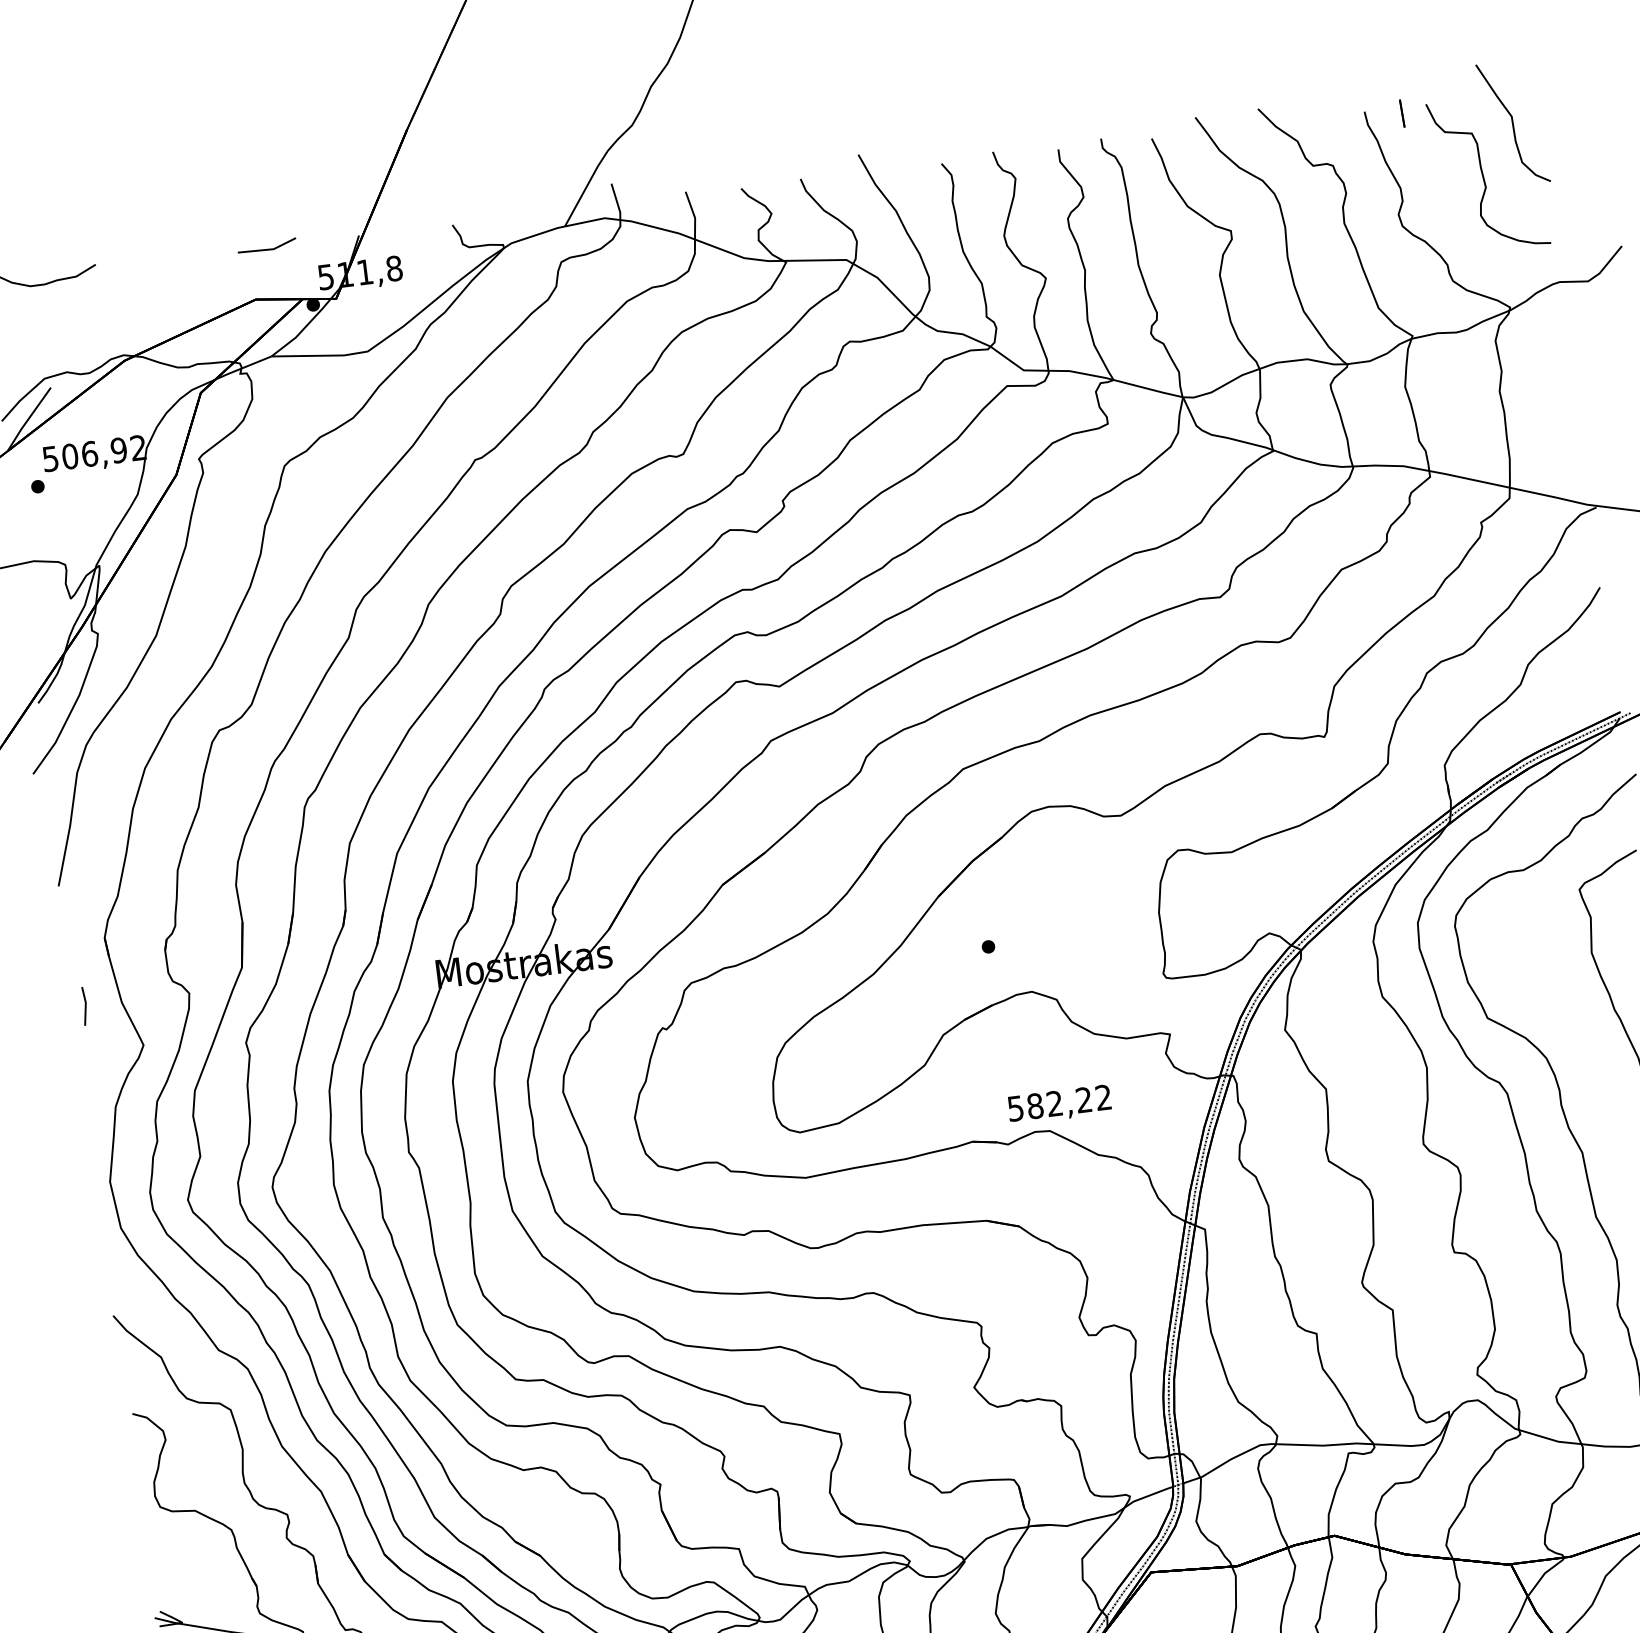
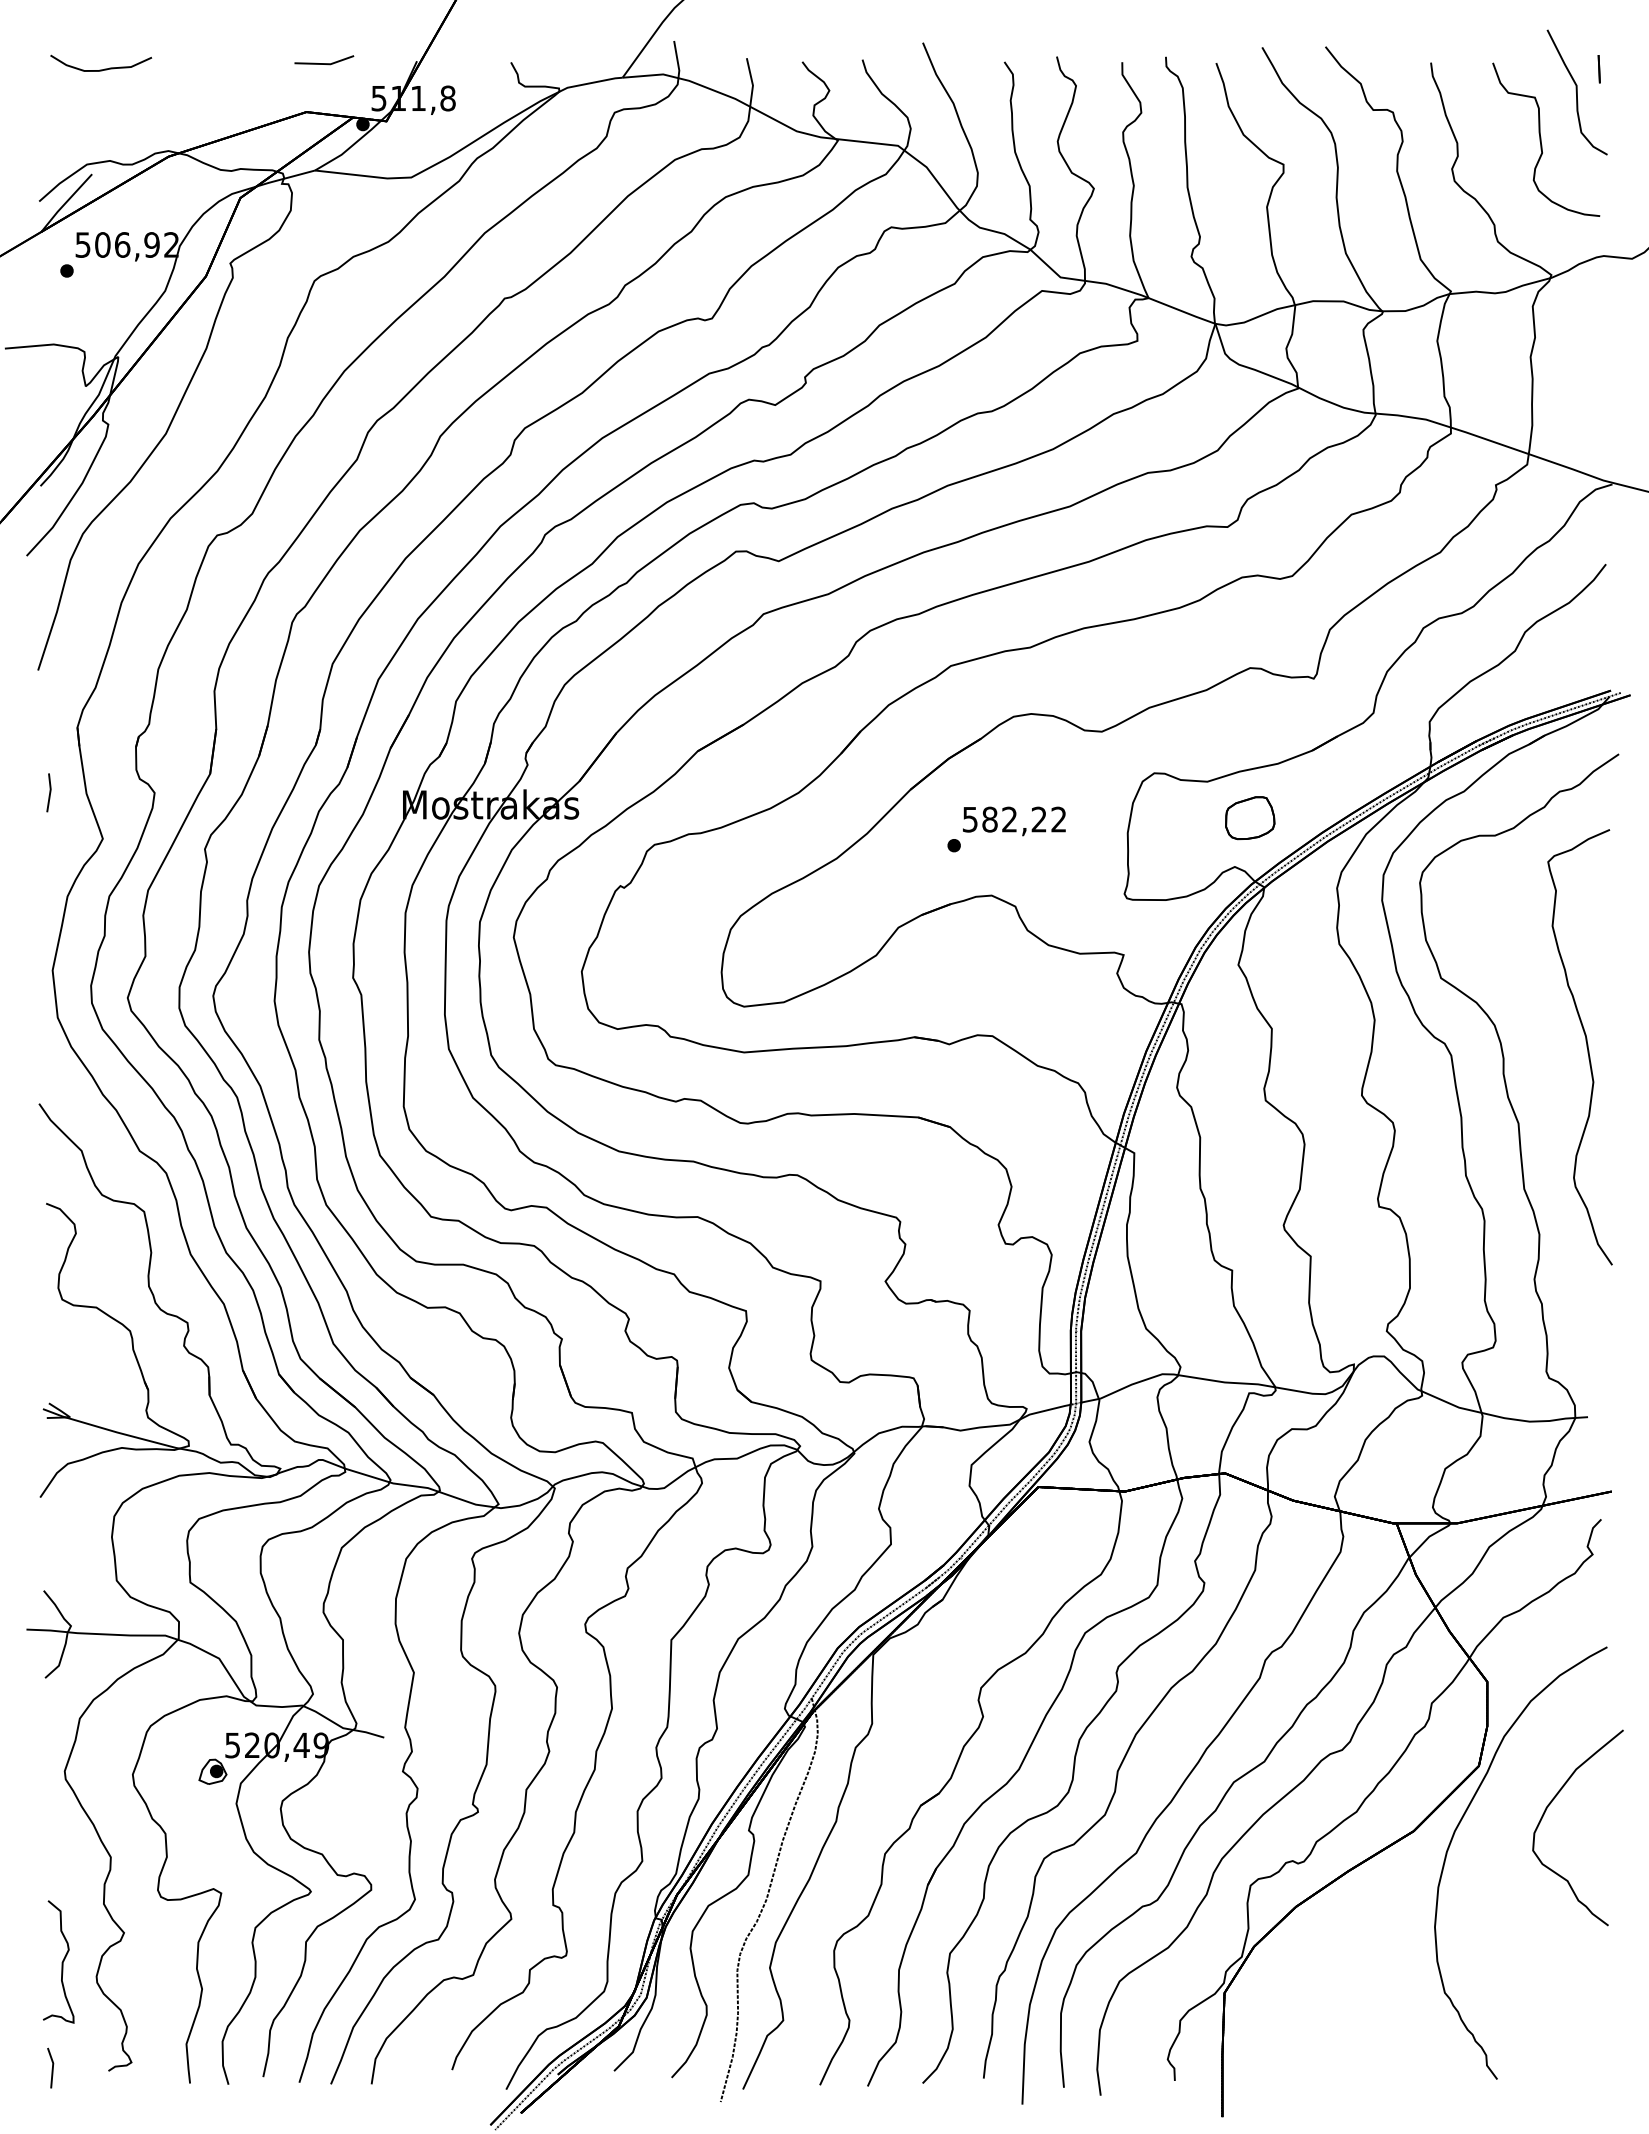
line: (1401, 113) -> (1598, 69), moved
part: (1278, 883) -> (1250, 818), added
text: (1059, 1104) -> (1014, 821), moved

